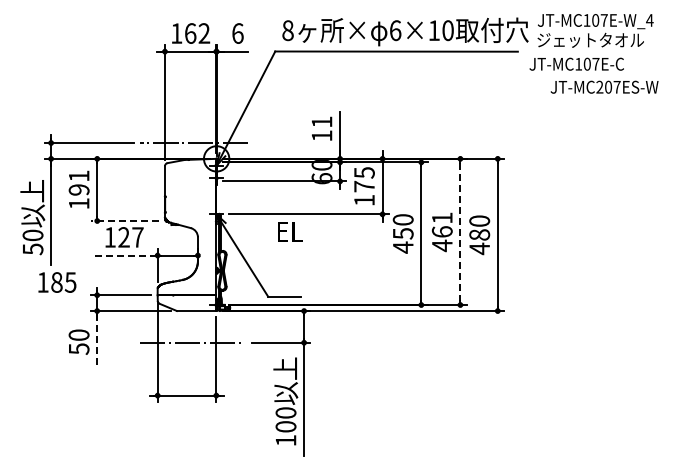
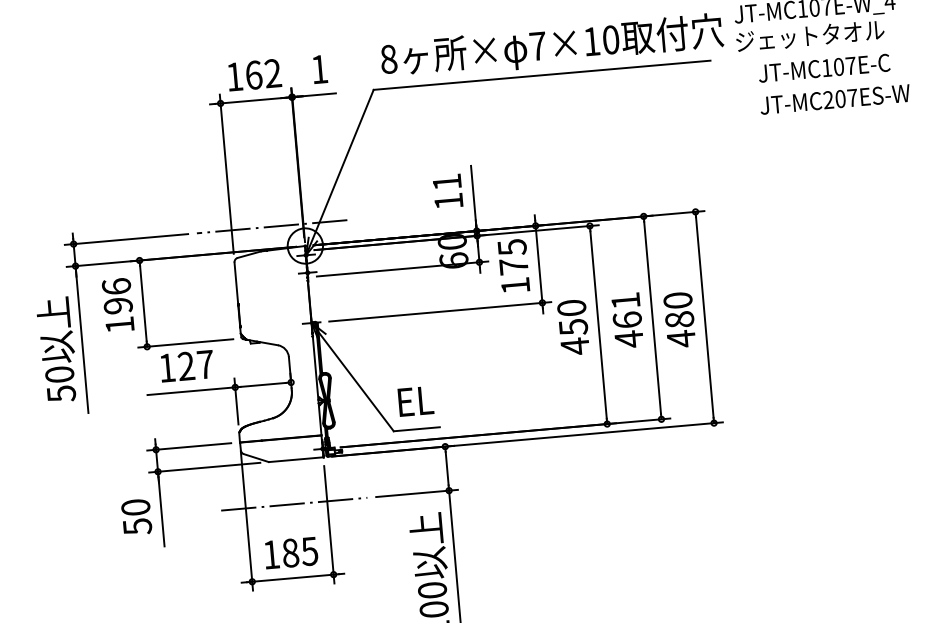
text: (395, 30) -> (538, 46), 6×10 -> 7×10
text: (237, 33) -> (319, 69), 6 -> 1
text: (576, 63) -> (823, 67), moved
text: (78, 175) -> (115, 285), 191 -> 196
line: (124, 221) -> (185, 344), dashed -> solid
text: (290, 231) -> (416, 400), moved
line: (460, 232) -> (652, 318), dashed -> solid
line: (126, 255) -> (191, 391), dashed -> solid
text: (57, 282) -> (291, 553), moved
line: (97, 337) -> (161, 508), dashed -> solid

